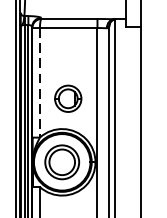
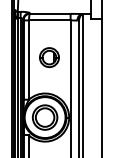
line: (40, 83) -> (29, 60), dashed -> solid
part: (68, 98) -> (49, 57), moved

